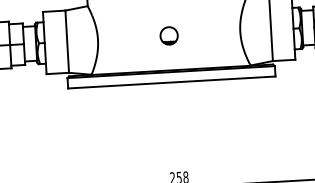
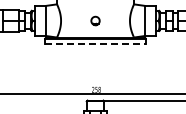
line: (173, 82) -> (96, 43), solid -> dashed

